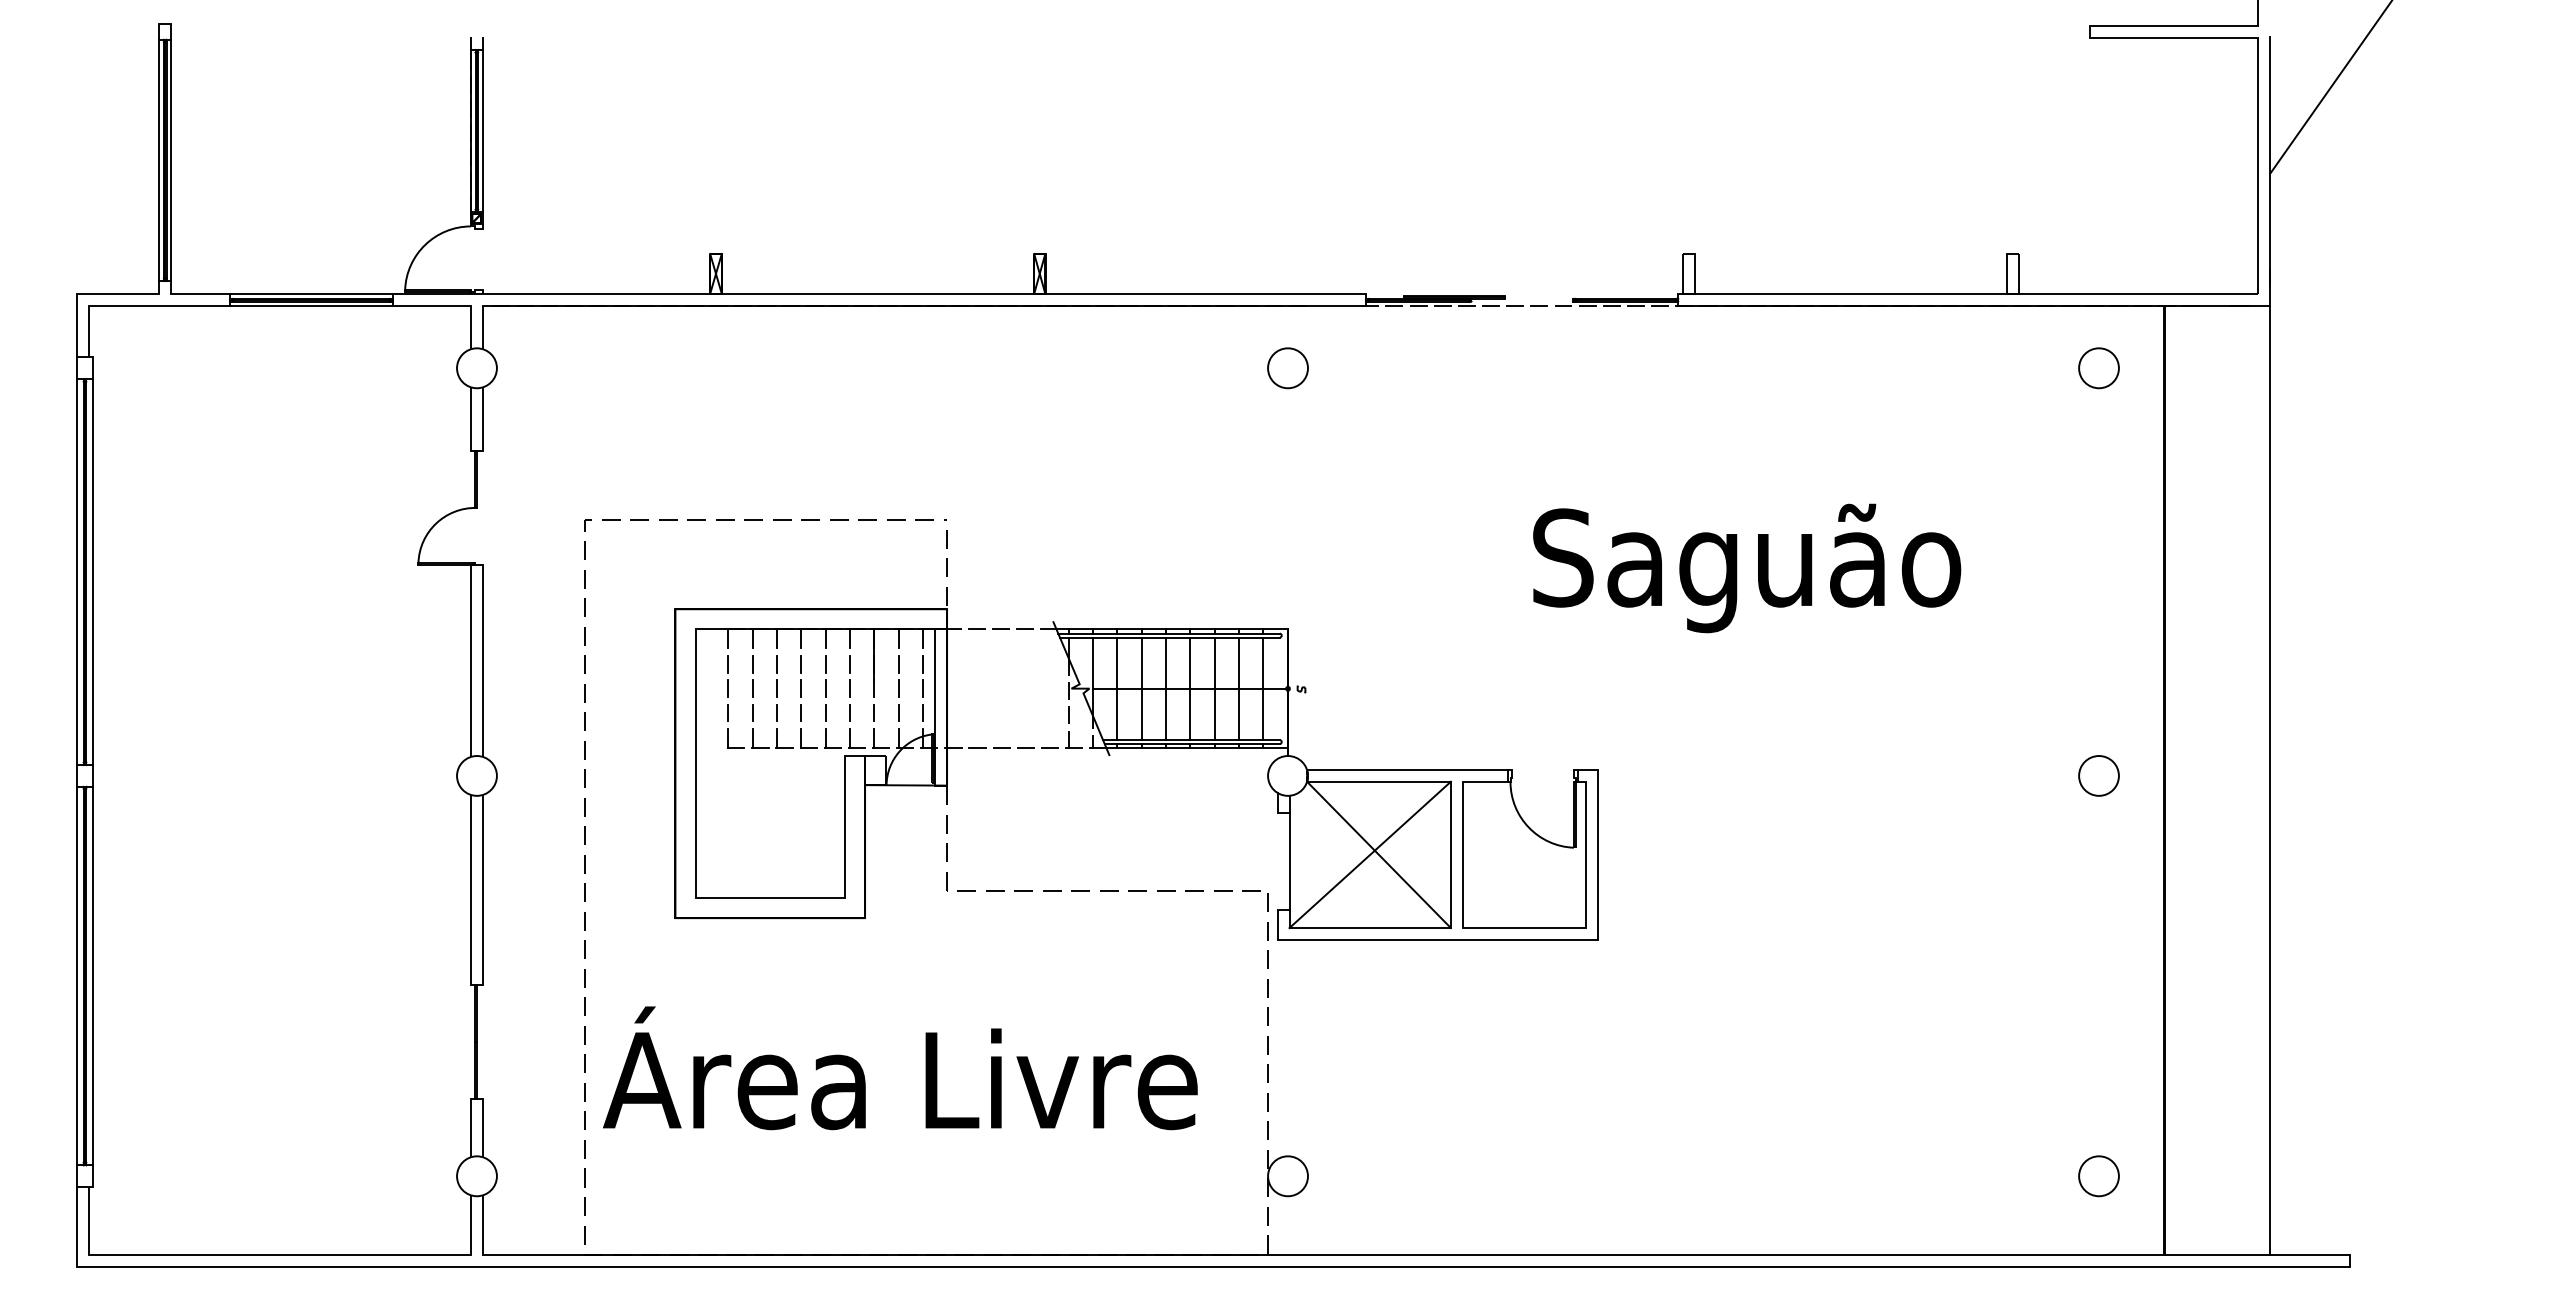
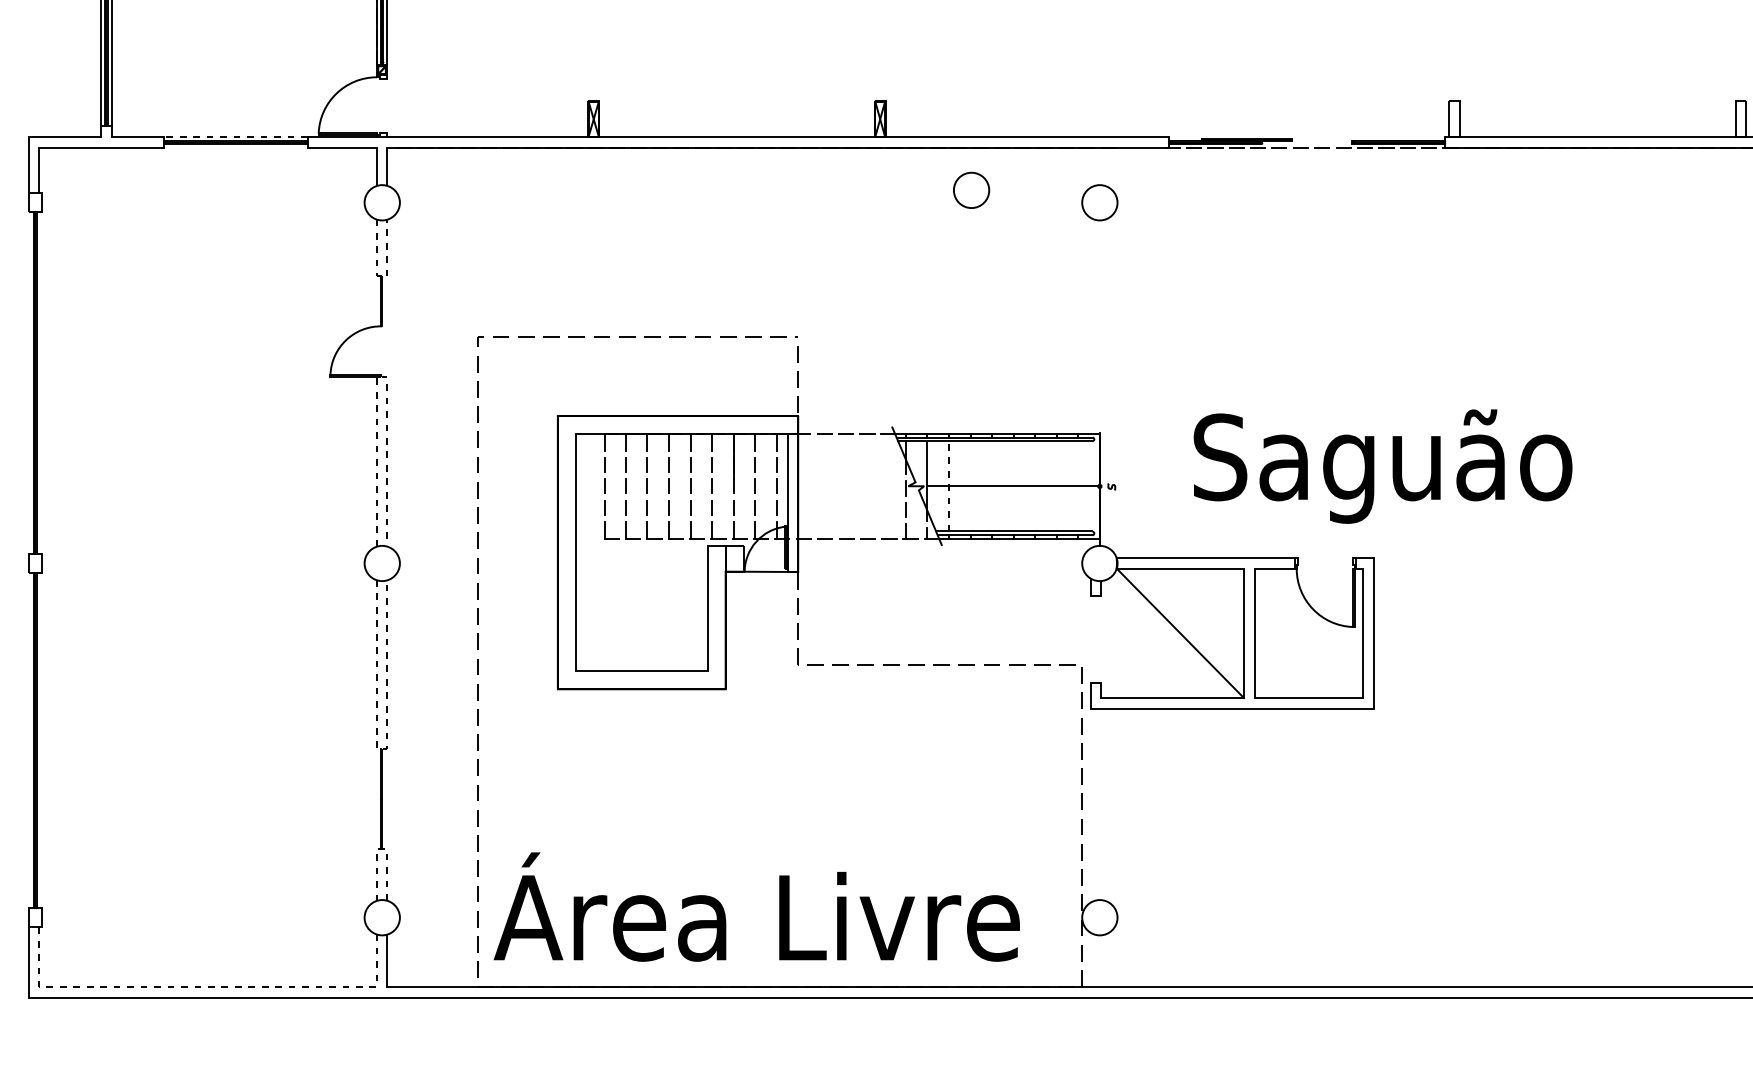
line: (311, 294) -> (235, 137), solid -> dashed
line: (311, 306) -> (235, 148), removed
part: (1142, 354) -> (971, 190), added
line: (477, 451) -> (382, 276), solid -> dashed
line: (477, 564) -> (382, 376), solid -> dashed
text: (1747, 568) -> (1383, 466), moved
line: (77, 571) -> (28, 382), removed
line: (92, 571) -> (42, 382), removed
line: (1117, 688) -> (948, 486), solid -> dashed
line: (1141, 688) -> (970, 486), removed
line: (1166, 688) -> (992, 486), removed
line: (1190, 688) -> (1013, 486), removed
line: (1214, 688) -> (1034, 486), removed
line: (1239, 688) -> (1056, 486), removed
line: (1263, 688) -> (1078, 486), removed
line: (1369, 854) -> (1171, 633), removed
line: (1289, 861) -> (1101, 639), removed
line: (77, 975) -> (28, 740), removed
line: (92, 975) -> (42, 740), removed
line: (477, 985) -> (382, 748), solid -> dashed
text: (900, 1068) -> (756, 907), moved
line: (476, 1098) -> (381, 848), solid -> dashed
line: (277, 1255) -> (205, 987), solid -> dashed

